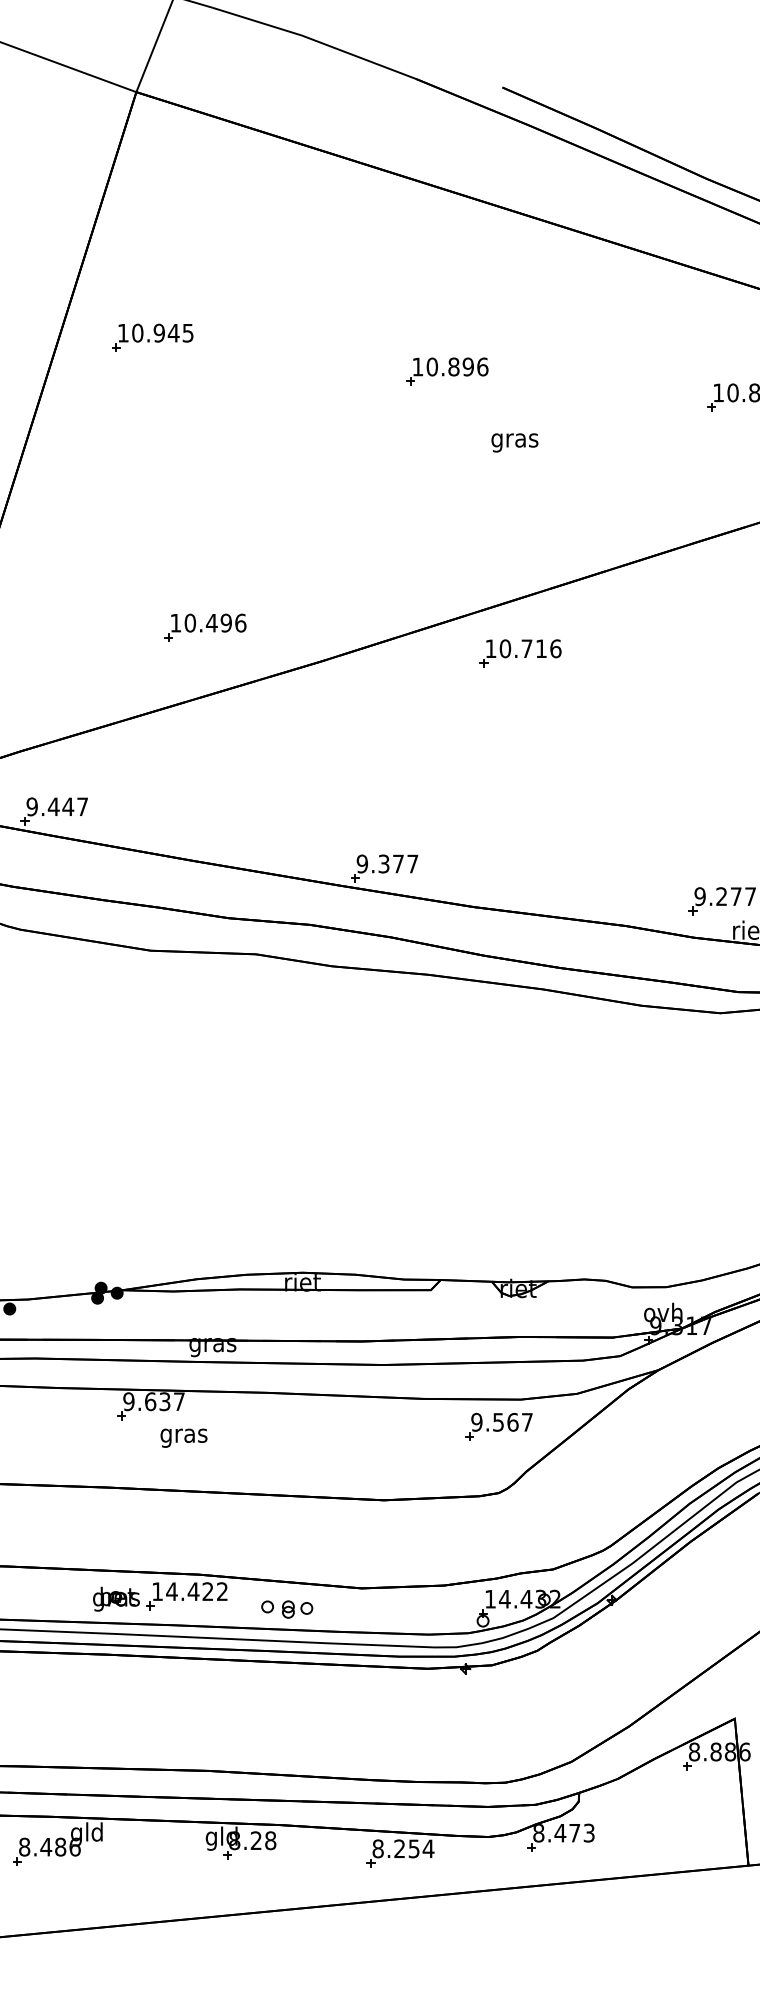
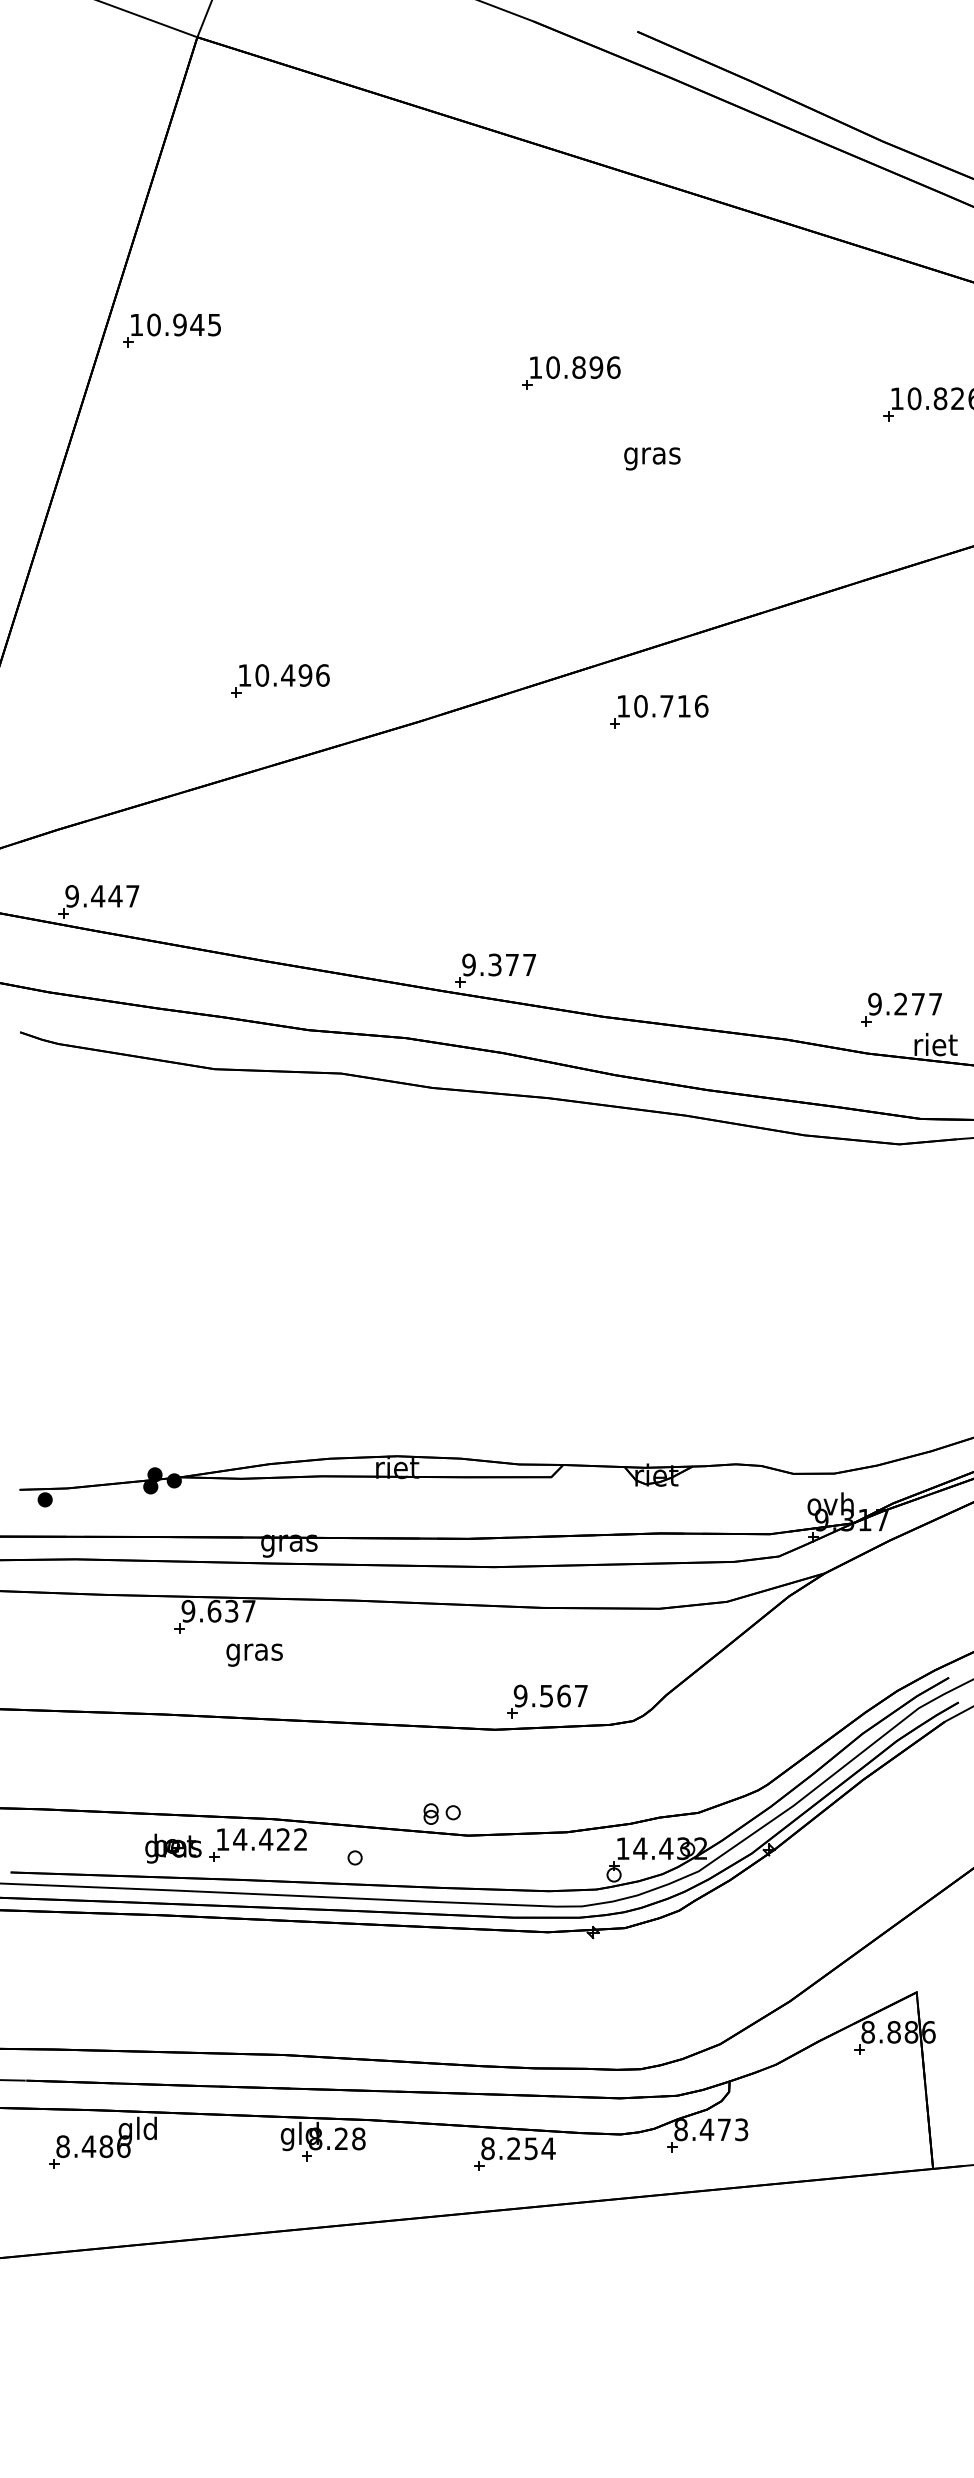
part: (152, 337) -> (171, 330), moved
part: (499, 1426) -> (547, 1701), moved
part: (297, 1609) -> (441, 1813), moved

